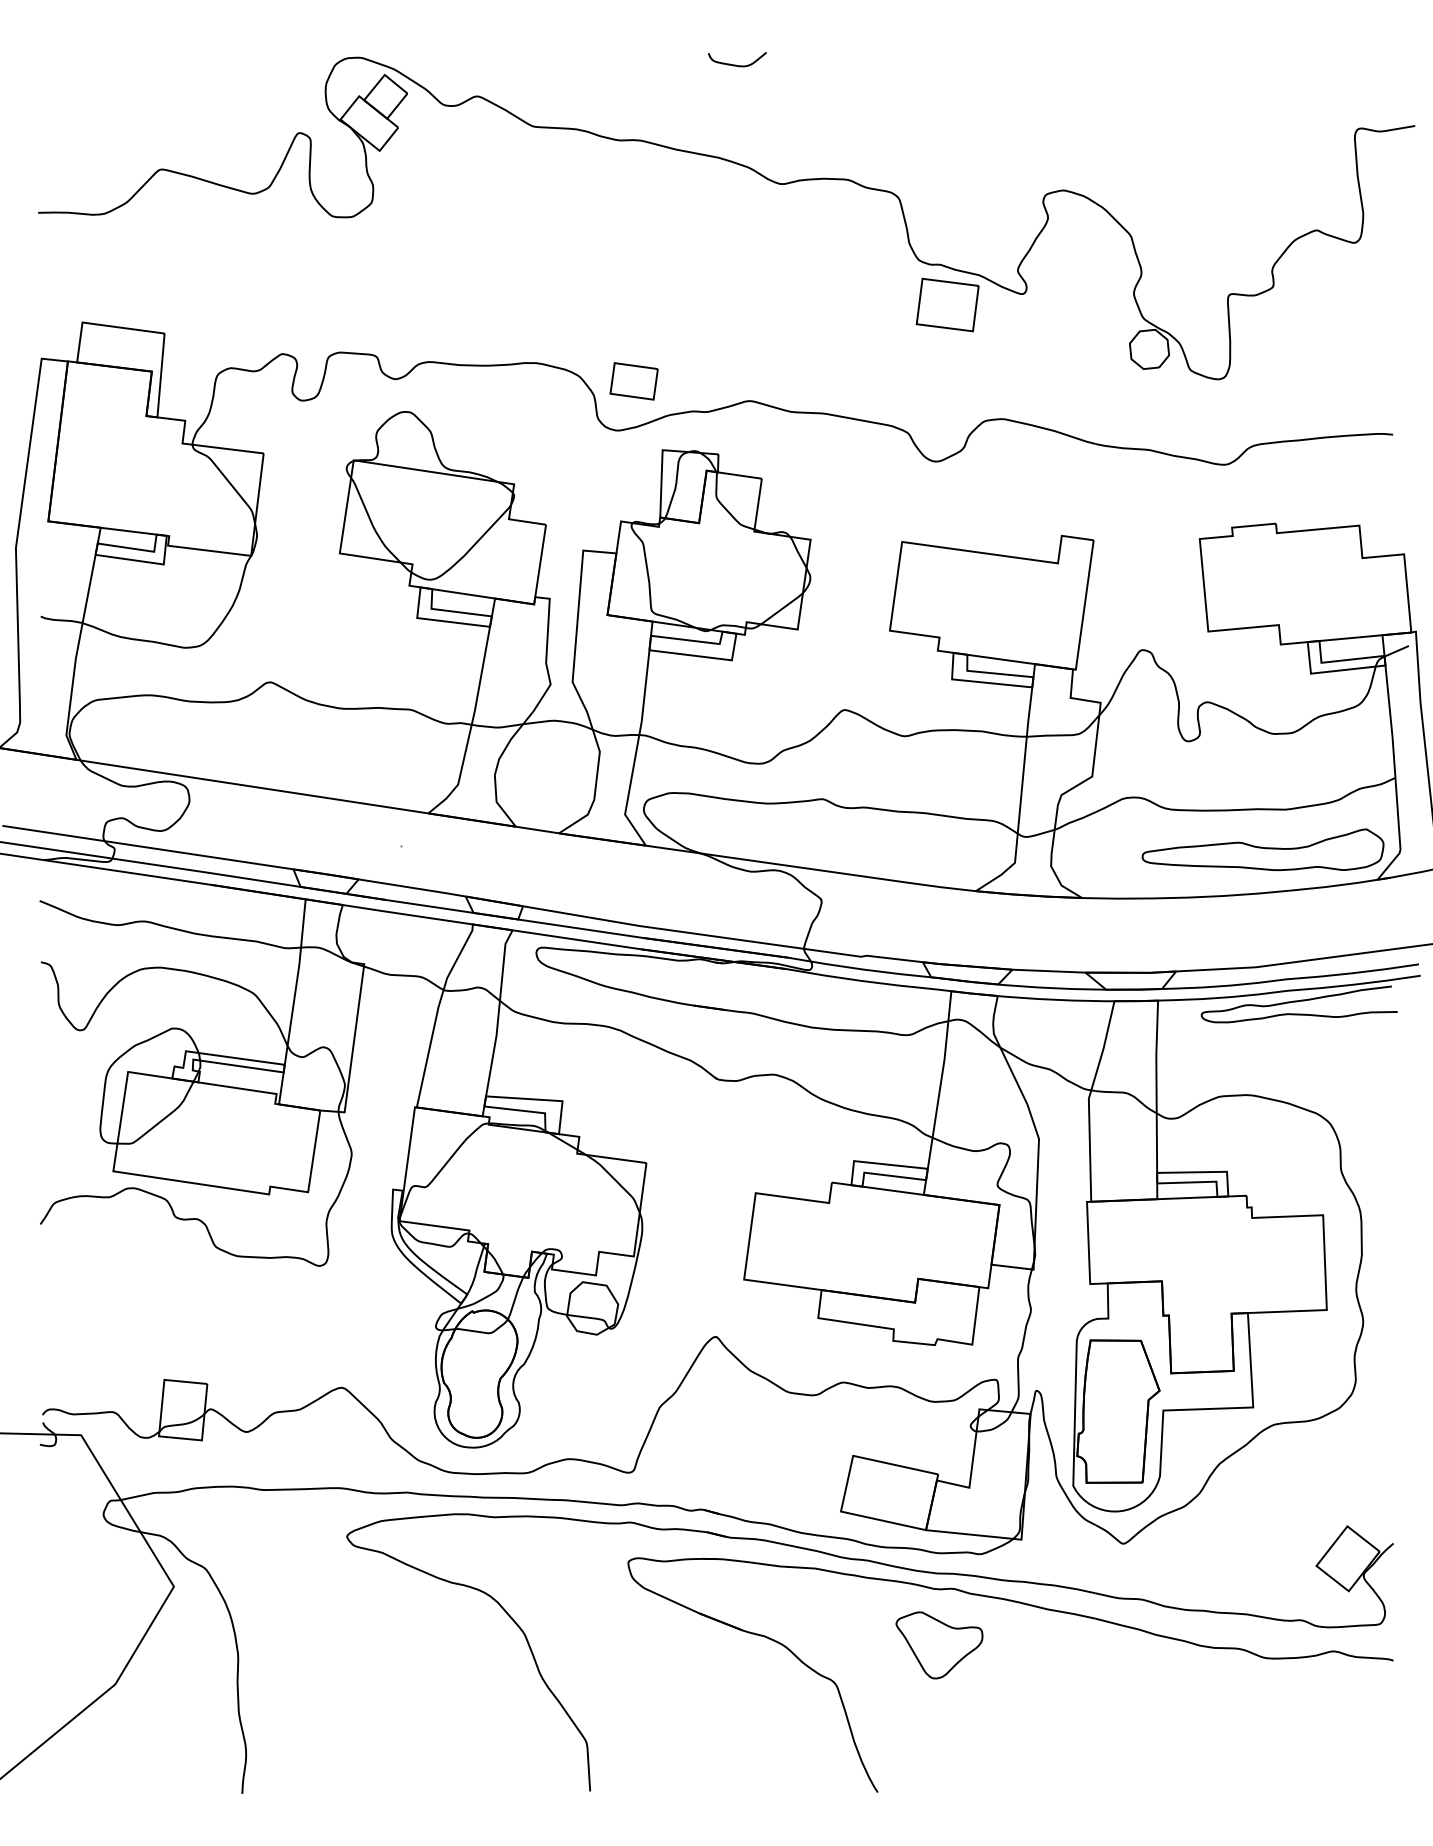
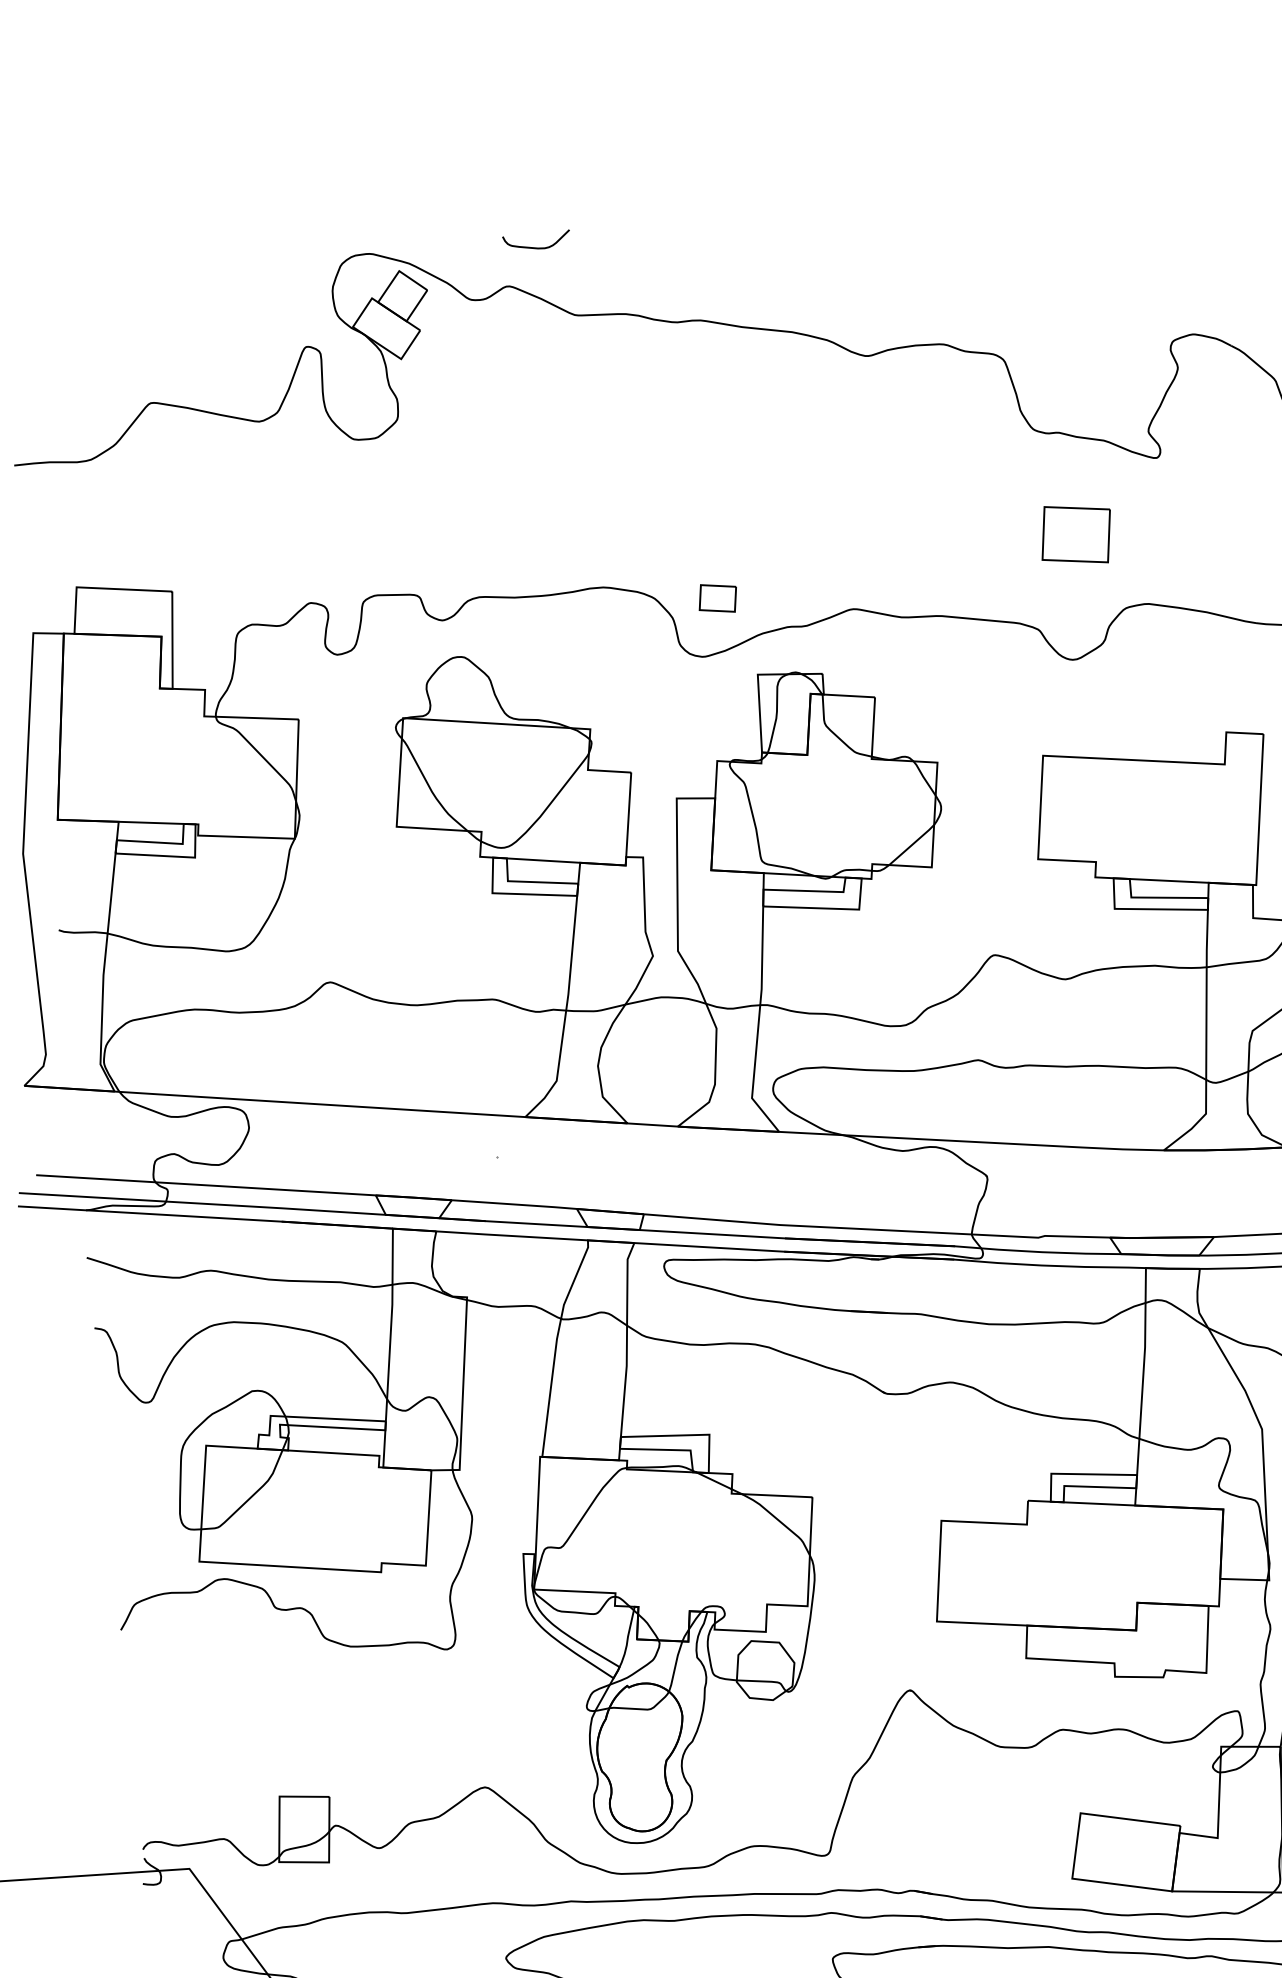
curve: (736, 64) -> (536, 246), moved
part: (947, 304) -> (1075, 534), moved
part: (633, 381) -> (717, 598), size x0.7

